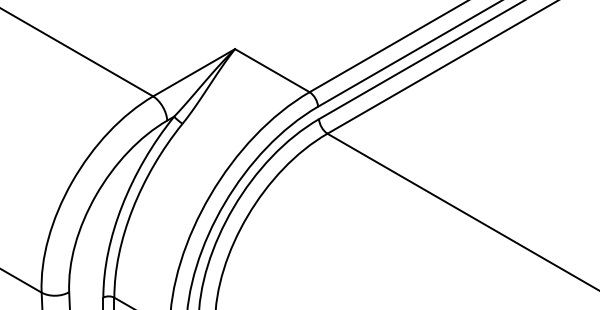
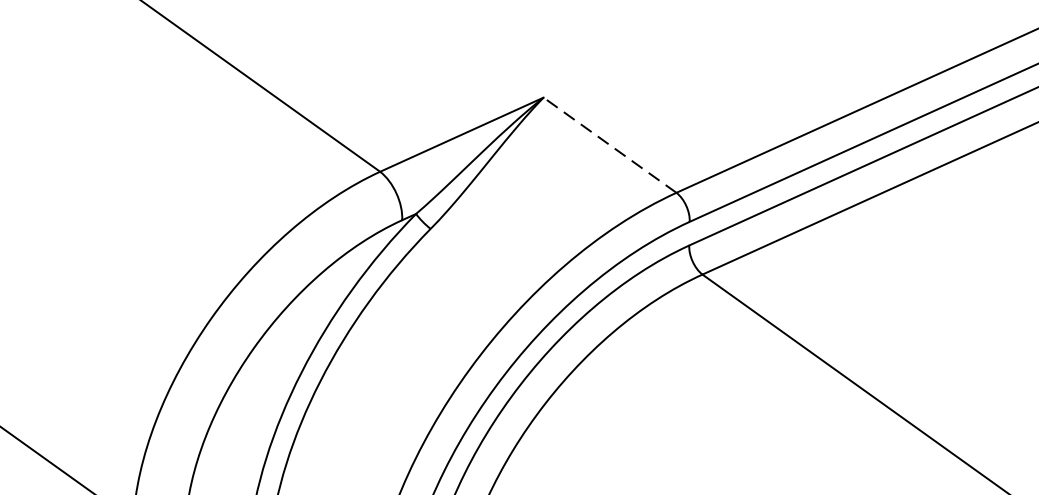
line: (271, 70) -> (608, 144), solid -> dashed

